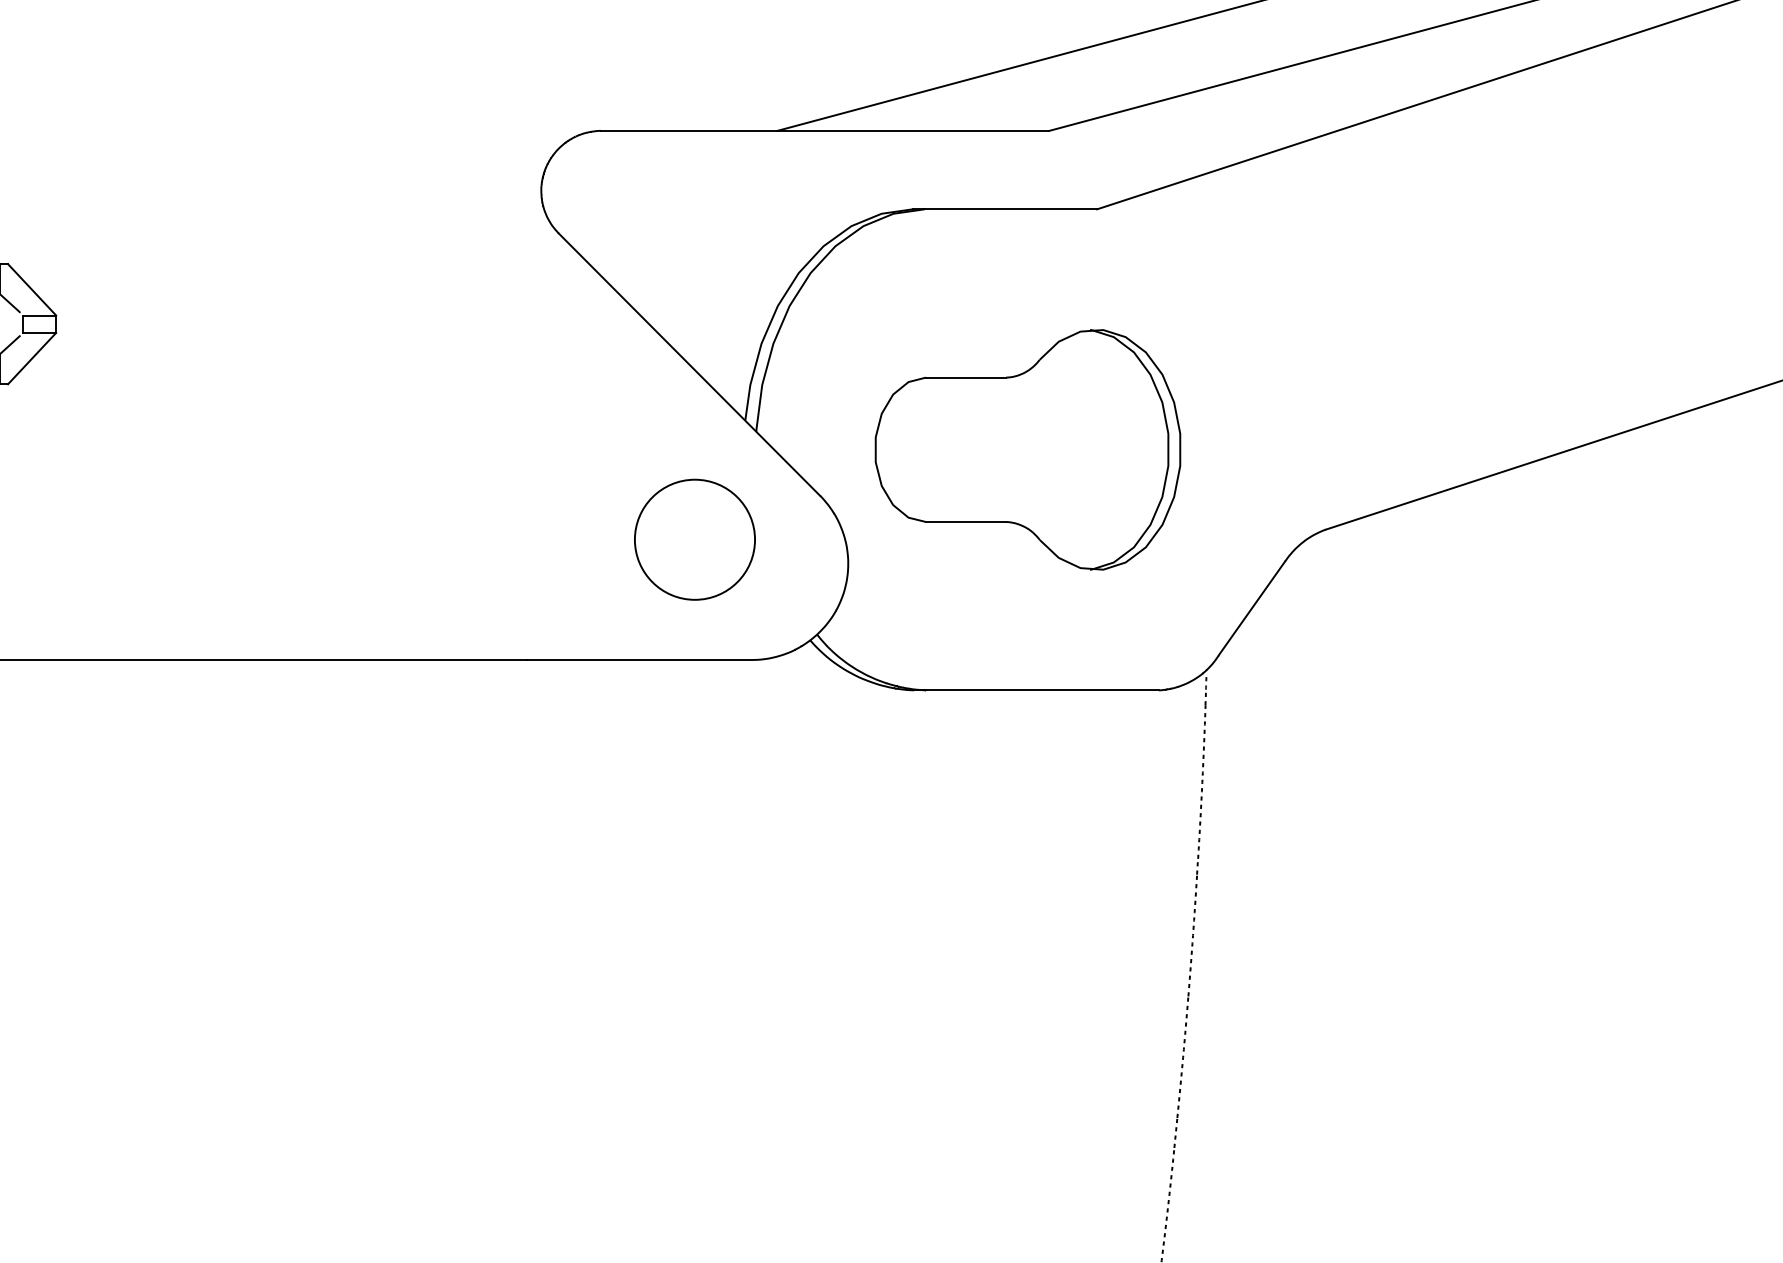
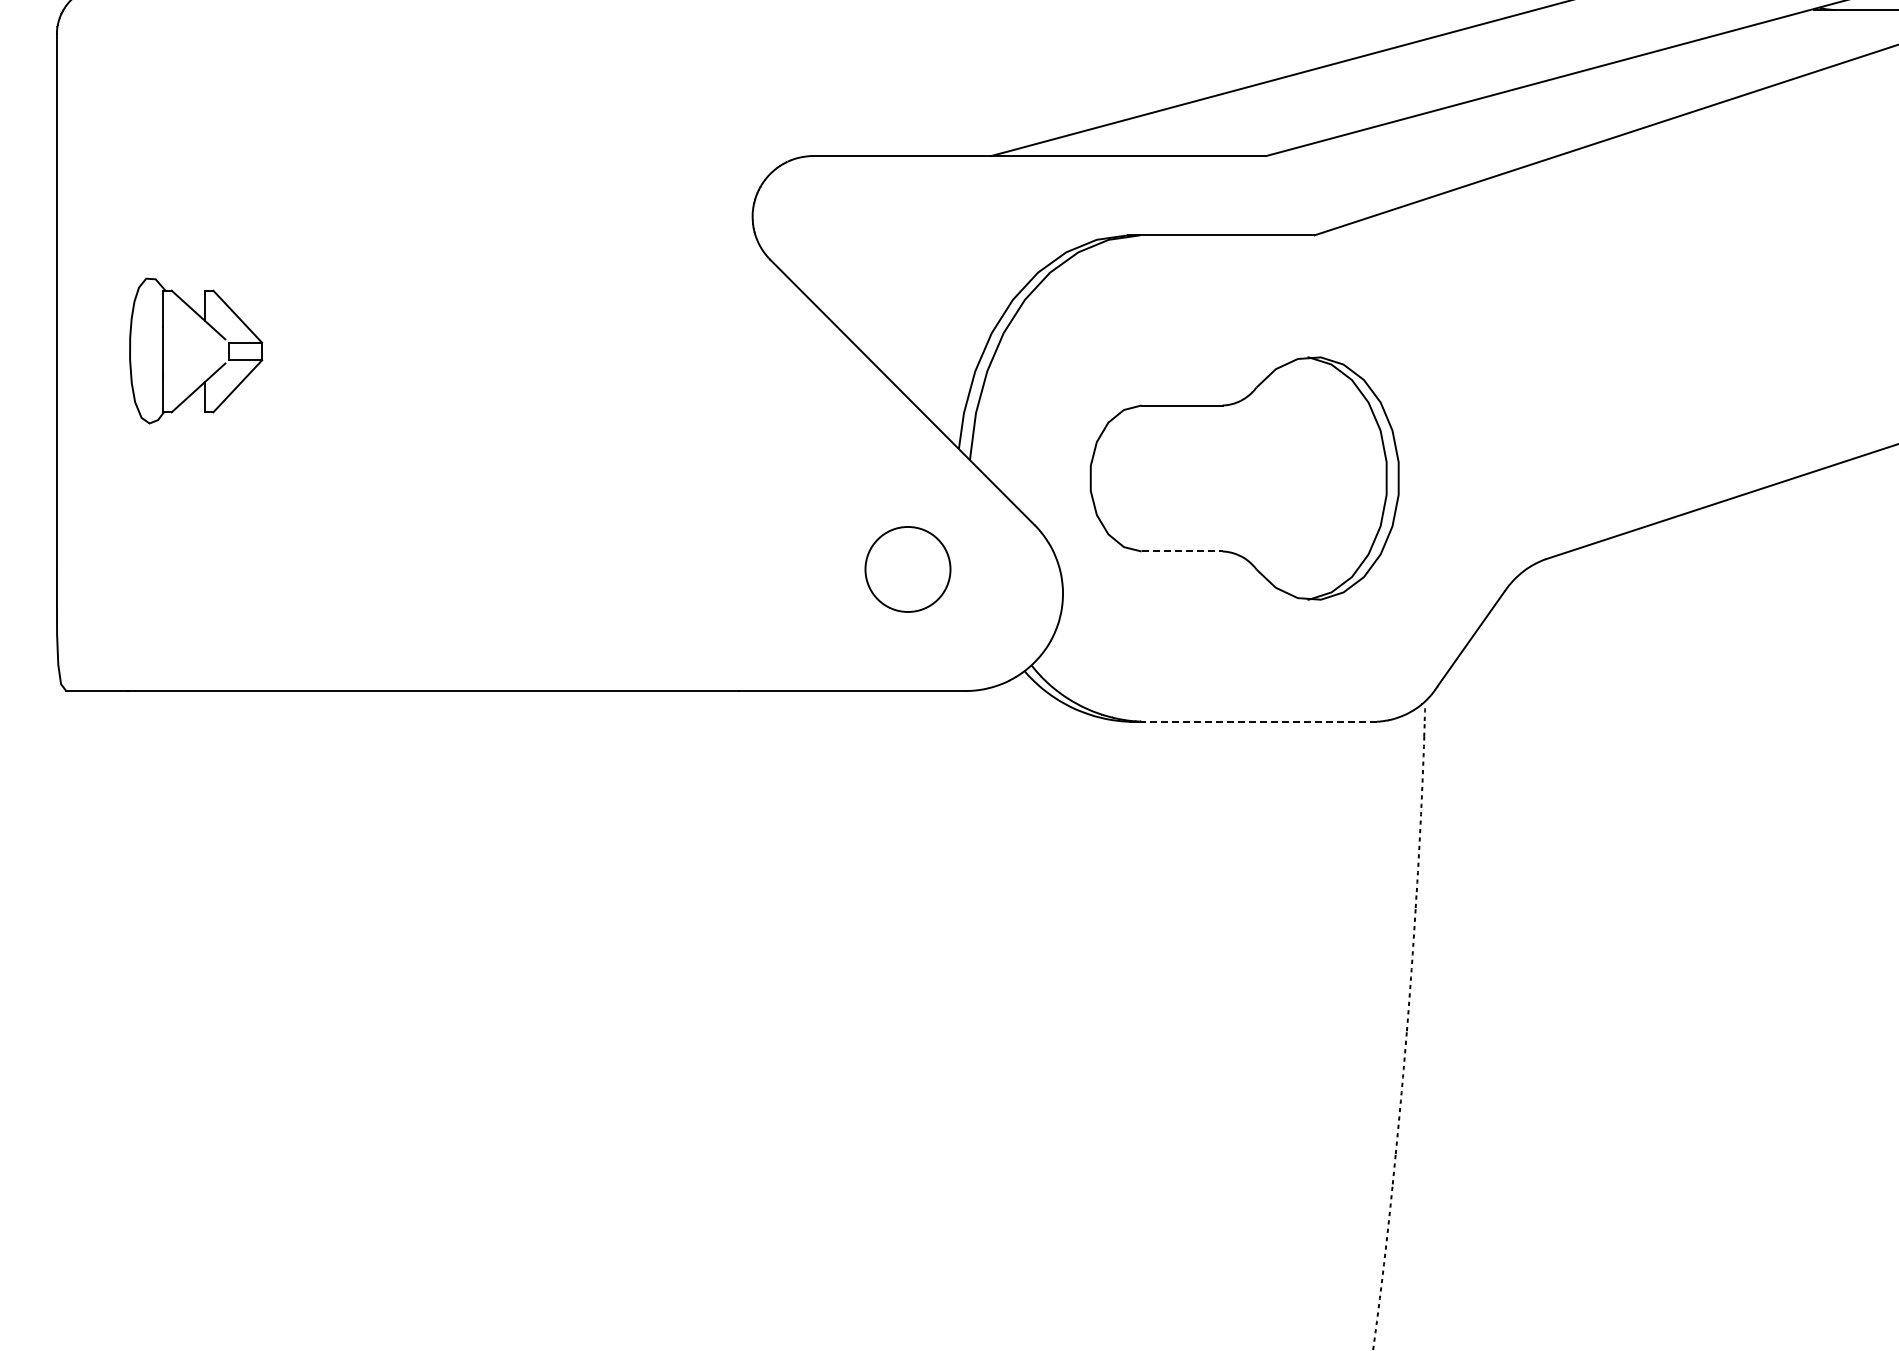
line: (966, 522) -> (1182, 551), solid -> dashed
circle: (694, 539) -> (907, 569), size x0.7
line: (1042, 690) -> (1259, 721), solid -> dashed

